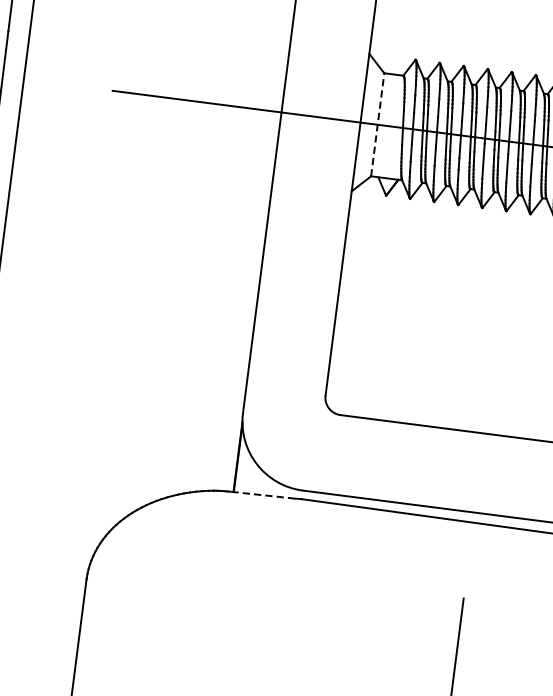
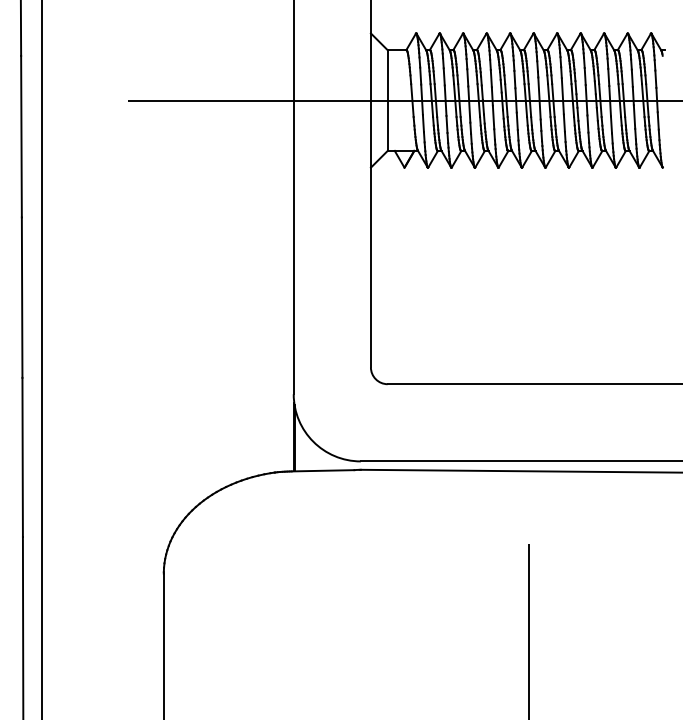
line: (377, 124) -> (387, 100), dashed -> solid
line: (262, 494) -> (322, 470), dashed -> solid

